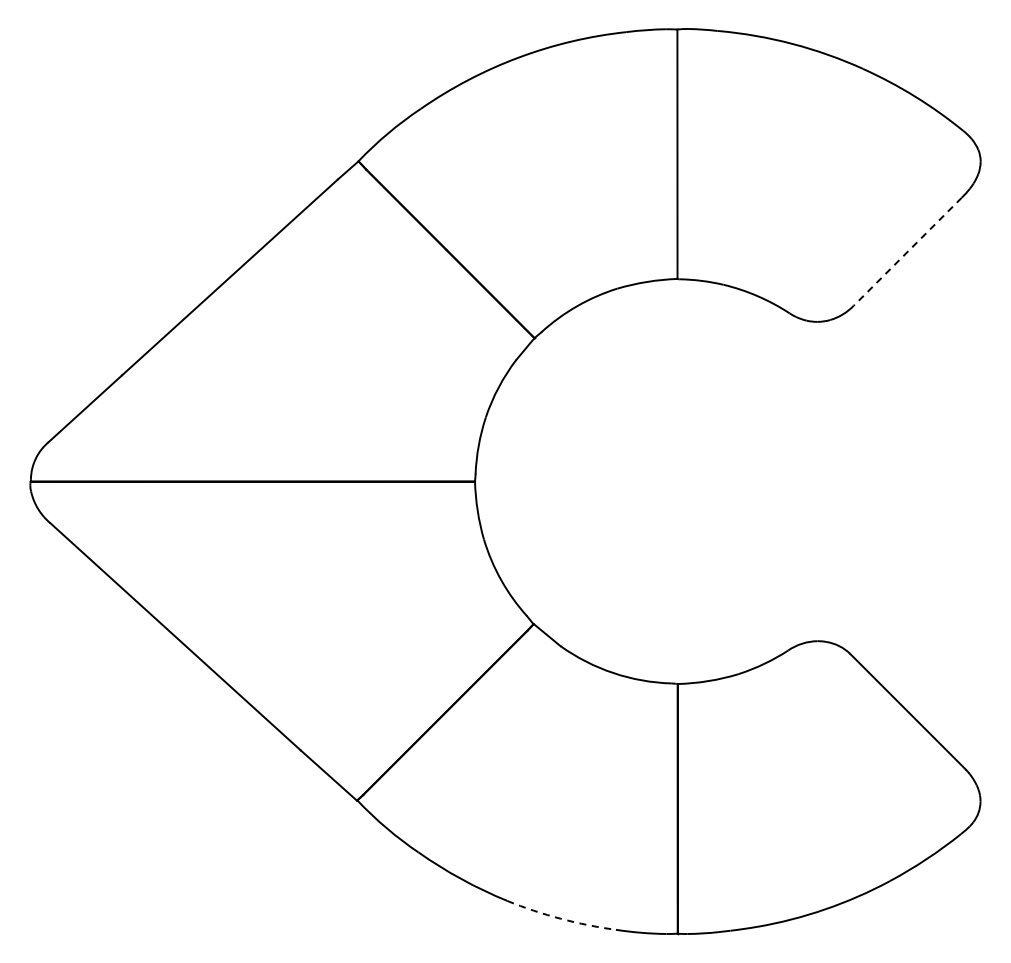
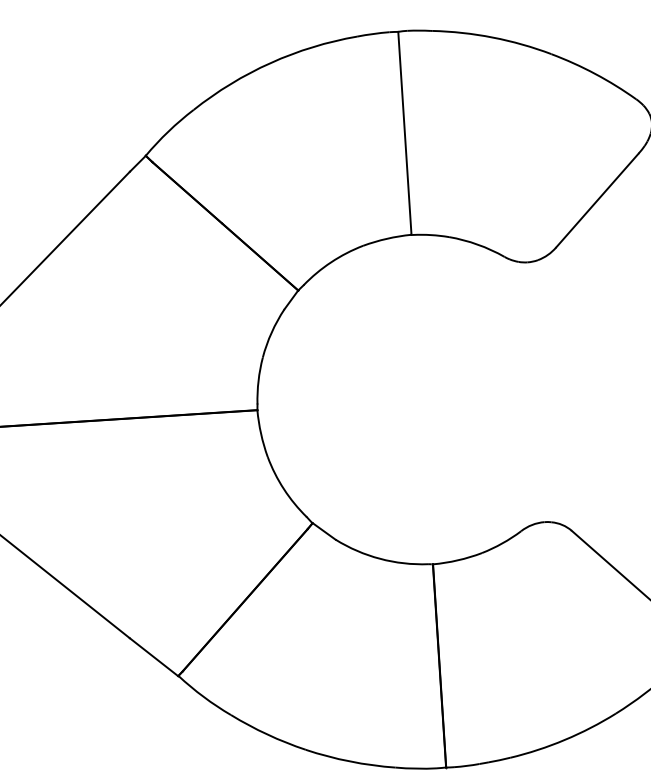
line: (907, 252) -> (597, 201), dashed -> solid
arc: (560, 918) -> (349, 761), dashed -> solid

